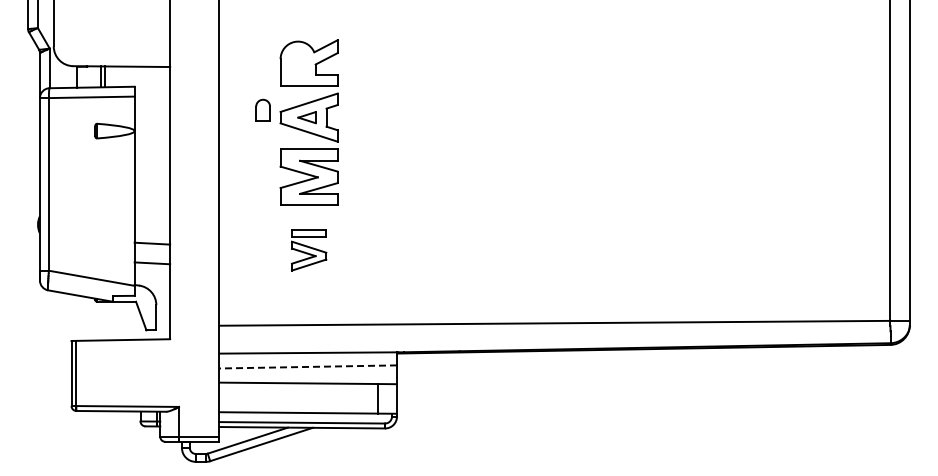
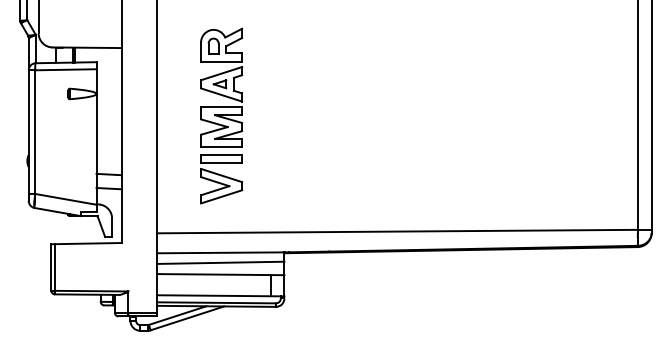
part: (262, 109) -> (213, 45), moved
part: (308, 250) -> (221, 179), size x1.67
line: (308, 366) -> (221, 262), dashed -> solid

